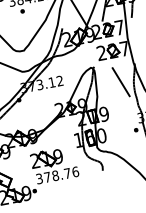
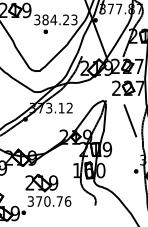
text: (55, 175) -> (47, 201), 378.76 -> 370.76

